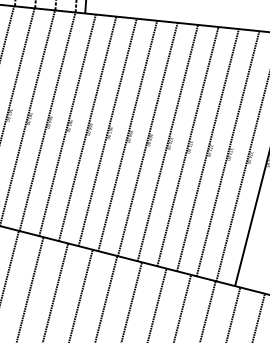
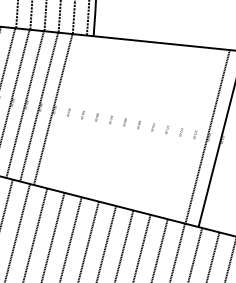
line: (46, 120) -> (66, 111), removed
line: (67, 125) -> (81, 114), removed
line: (87, 128) -> (95, 116), removed
line: (107, 132) -> (109, 119), removed
line: (127, 135) -> (123, 121), removed
line: (147, 139) -> (137, 124), removed
line: (167, 142) -> (151, 126), removed
line: (187, 146) -> (165, 129), removed
line: (207, 149) -> (179, 131), removed
line: (227, 153) -> (193, 134), removed

